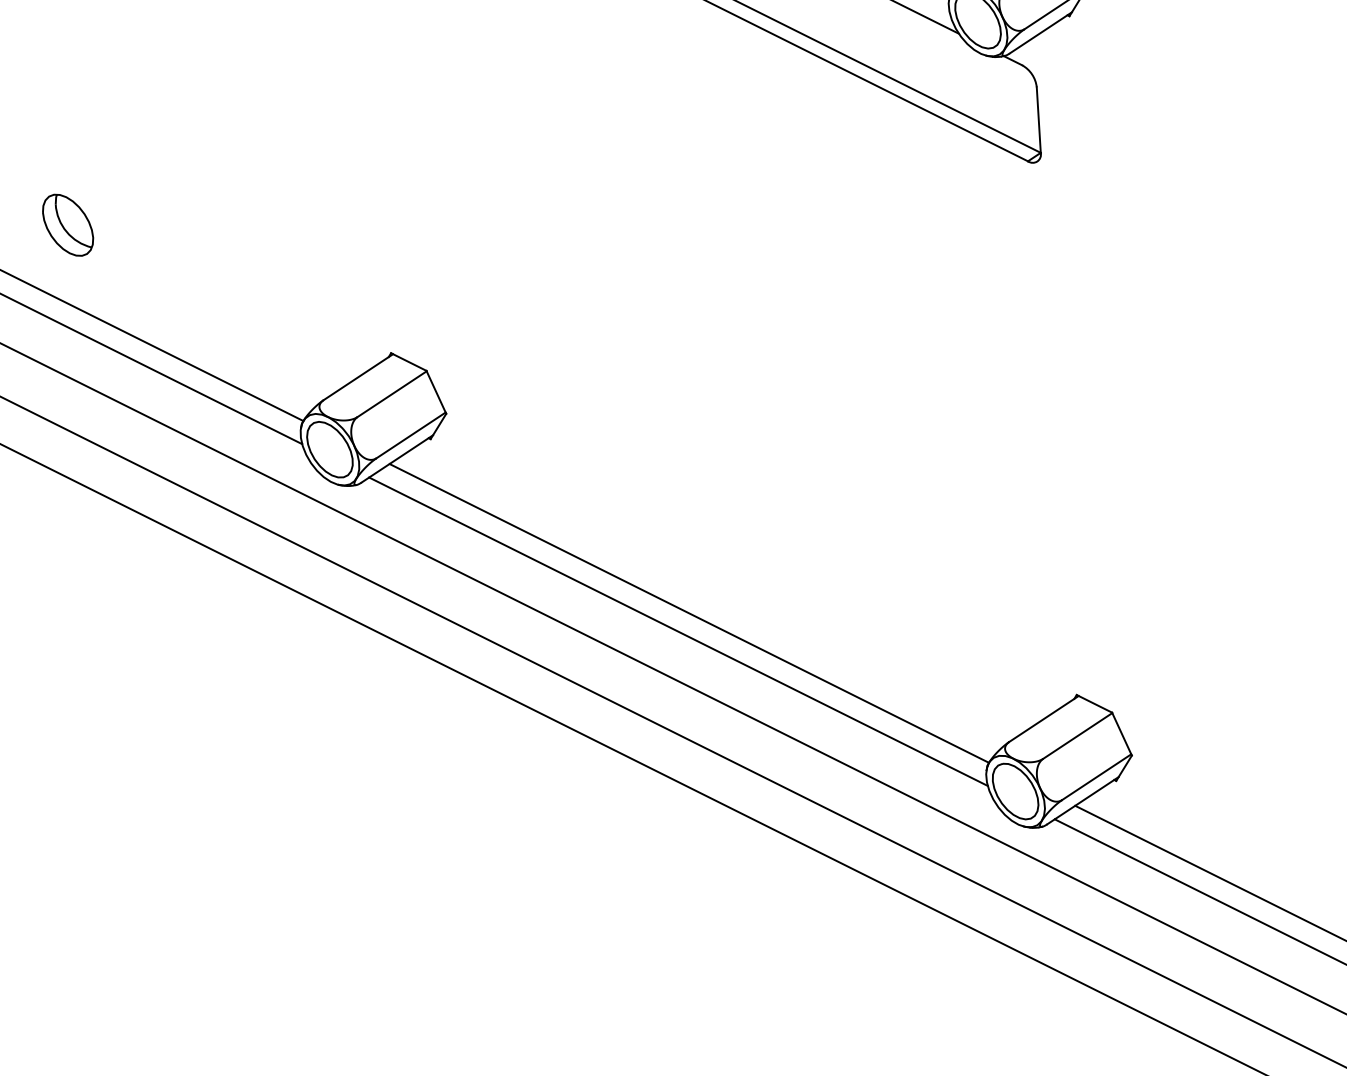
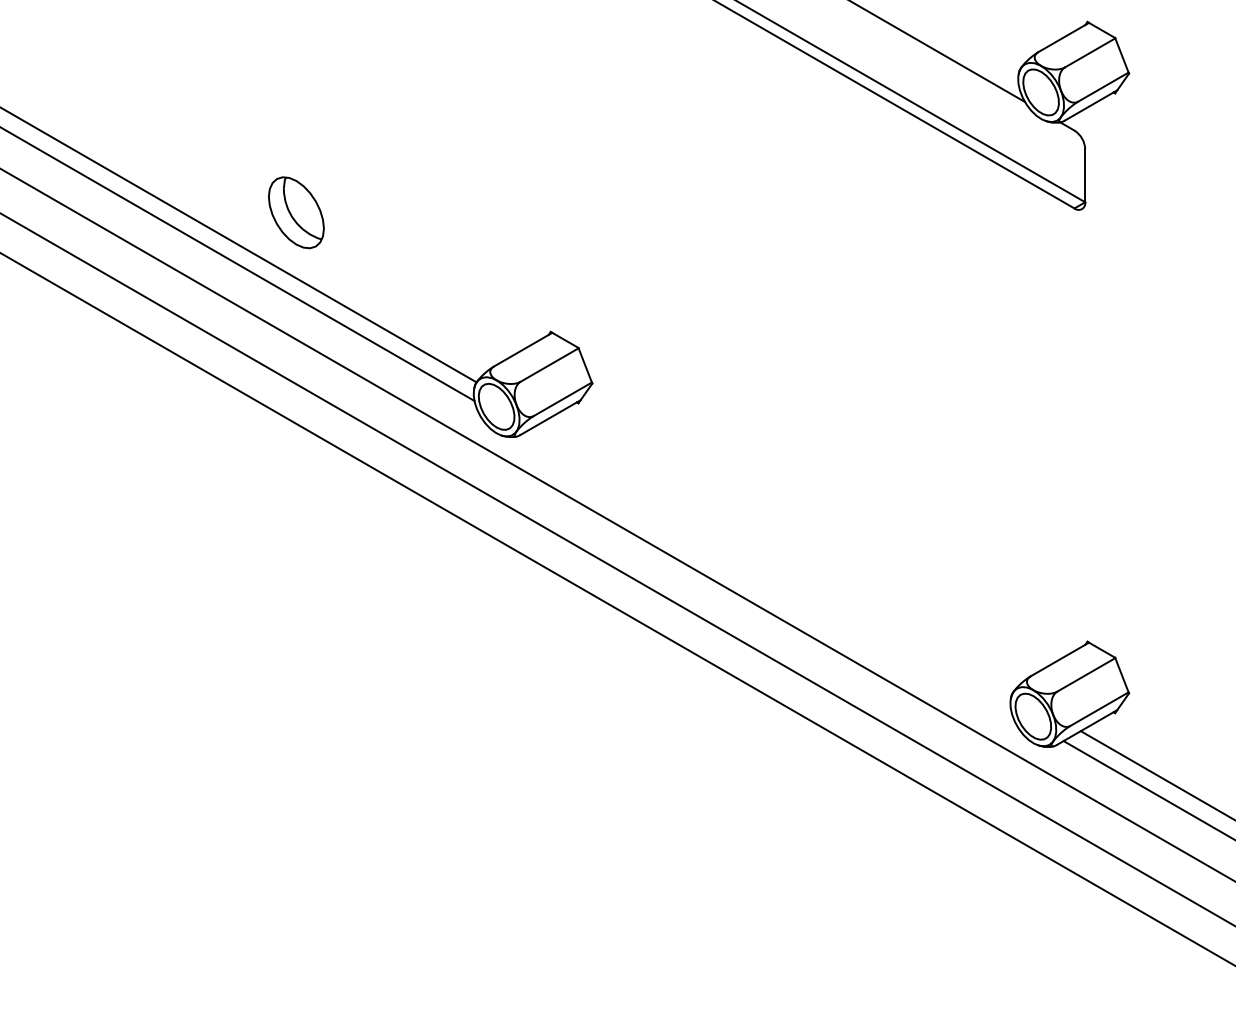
part: (67, 225) -> (295, 212), size x1.4
line: (689, 613) -> (778, 556), removed
line: (677, 631) -> (768, 570), removed

